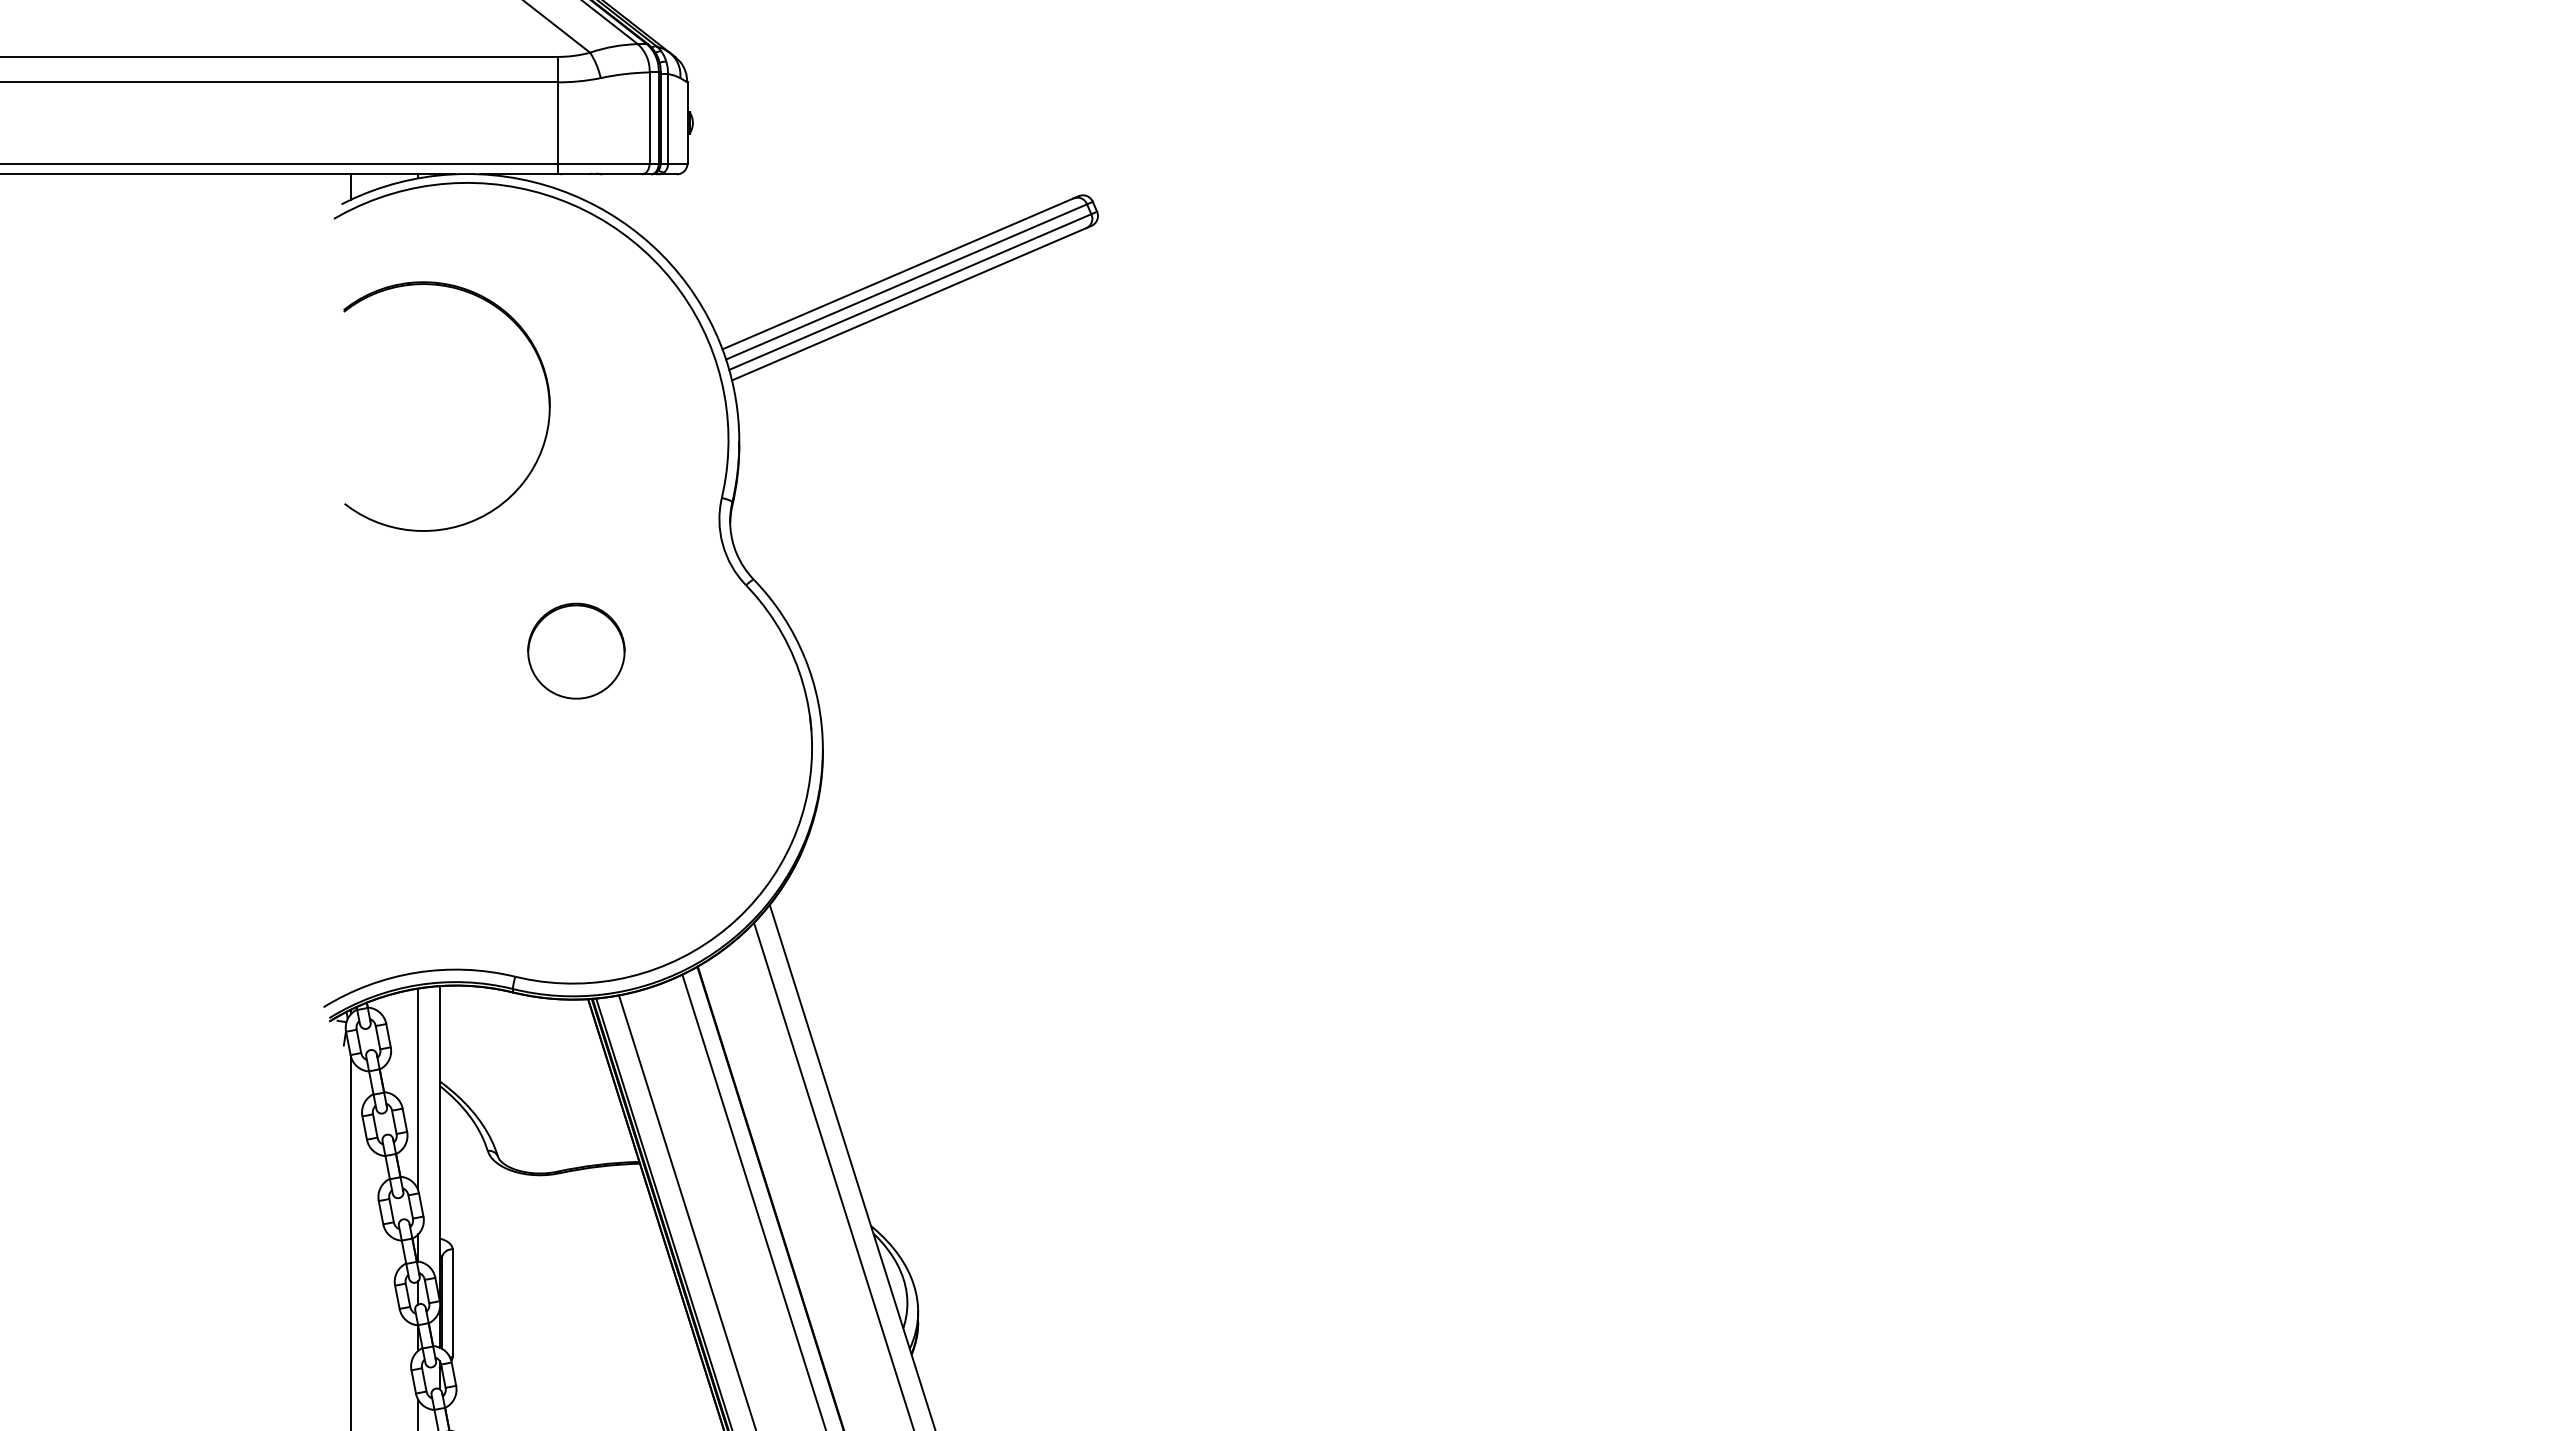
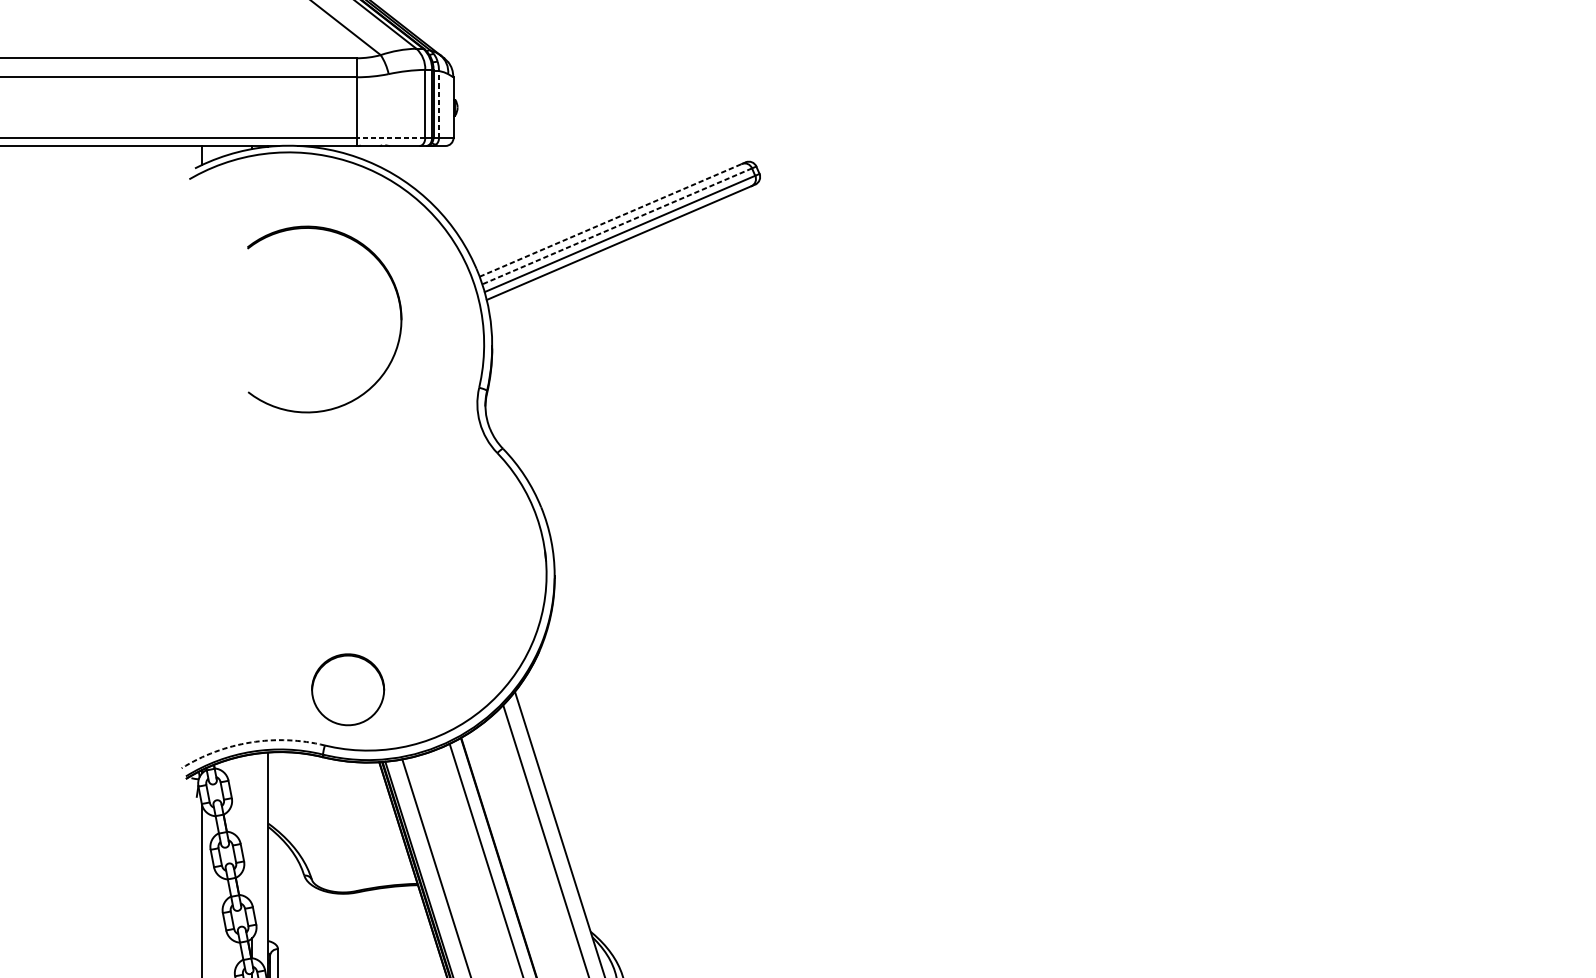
line: (668, 118) -> (439, 104), solid -> dashed
line: (603, 163) -> (390, 137), solid -> dashed
line: (898, 273) -> (611, 220), solid -> dashed
line: (906, 282) -> (617, 226), solid -> dashed
part: (547, 392) -> (399, 308), moved
part: (576, 650) -> (348, 689), moved
arc: (416, 972) -> (251, 742), solid -> dashed
line: (418, 1089) -> (252, 829), removed

